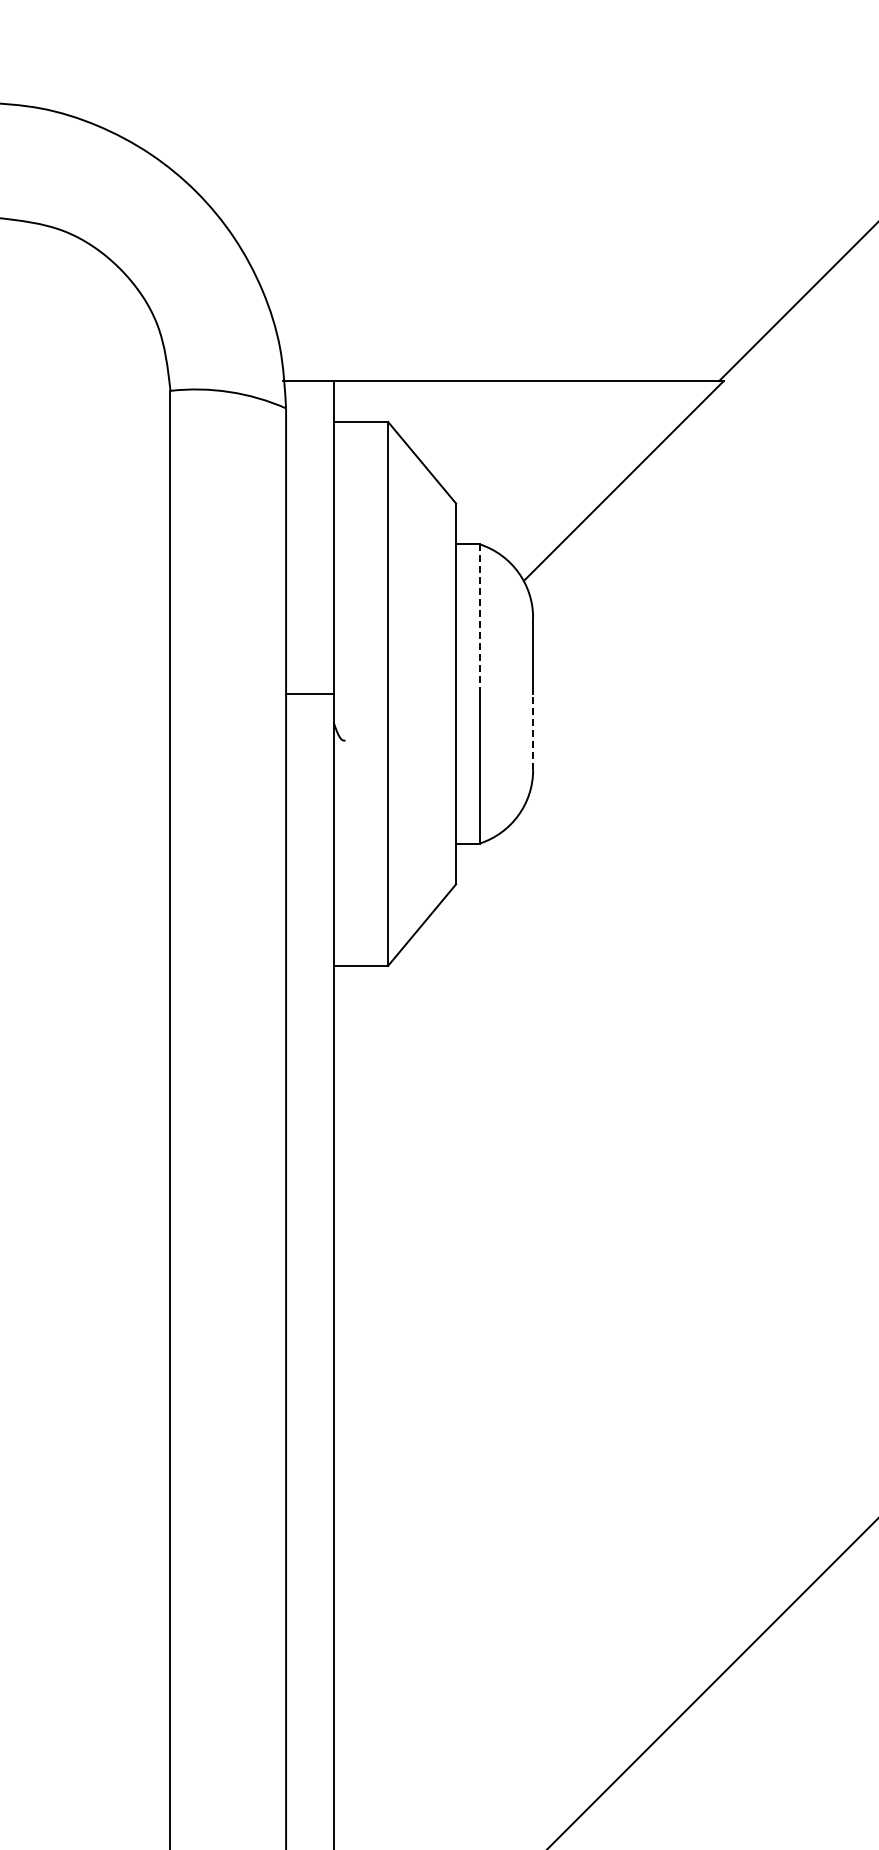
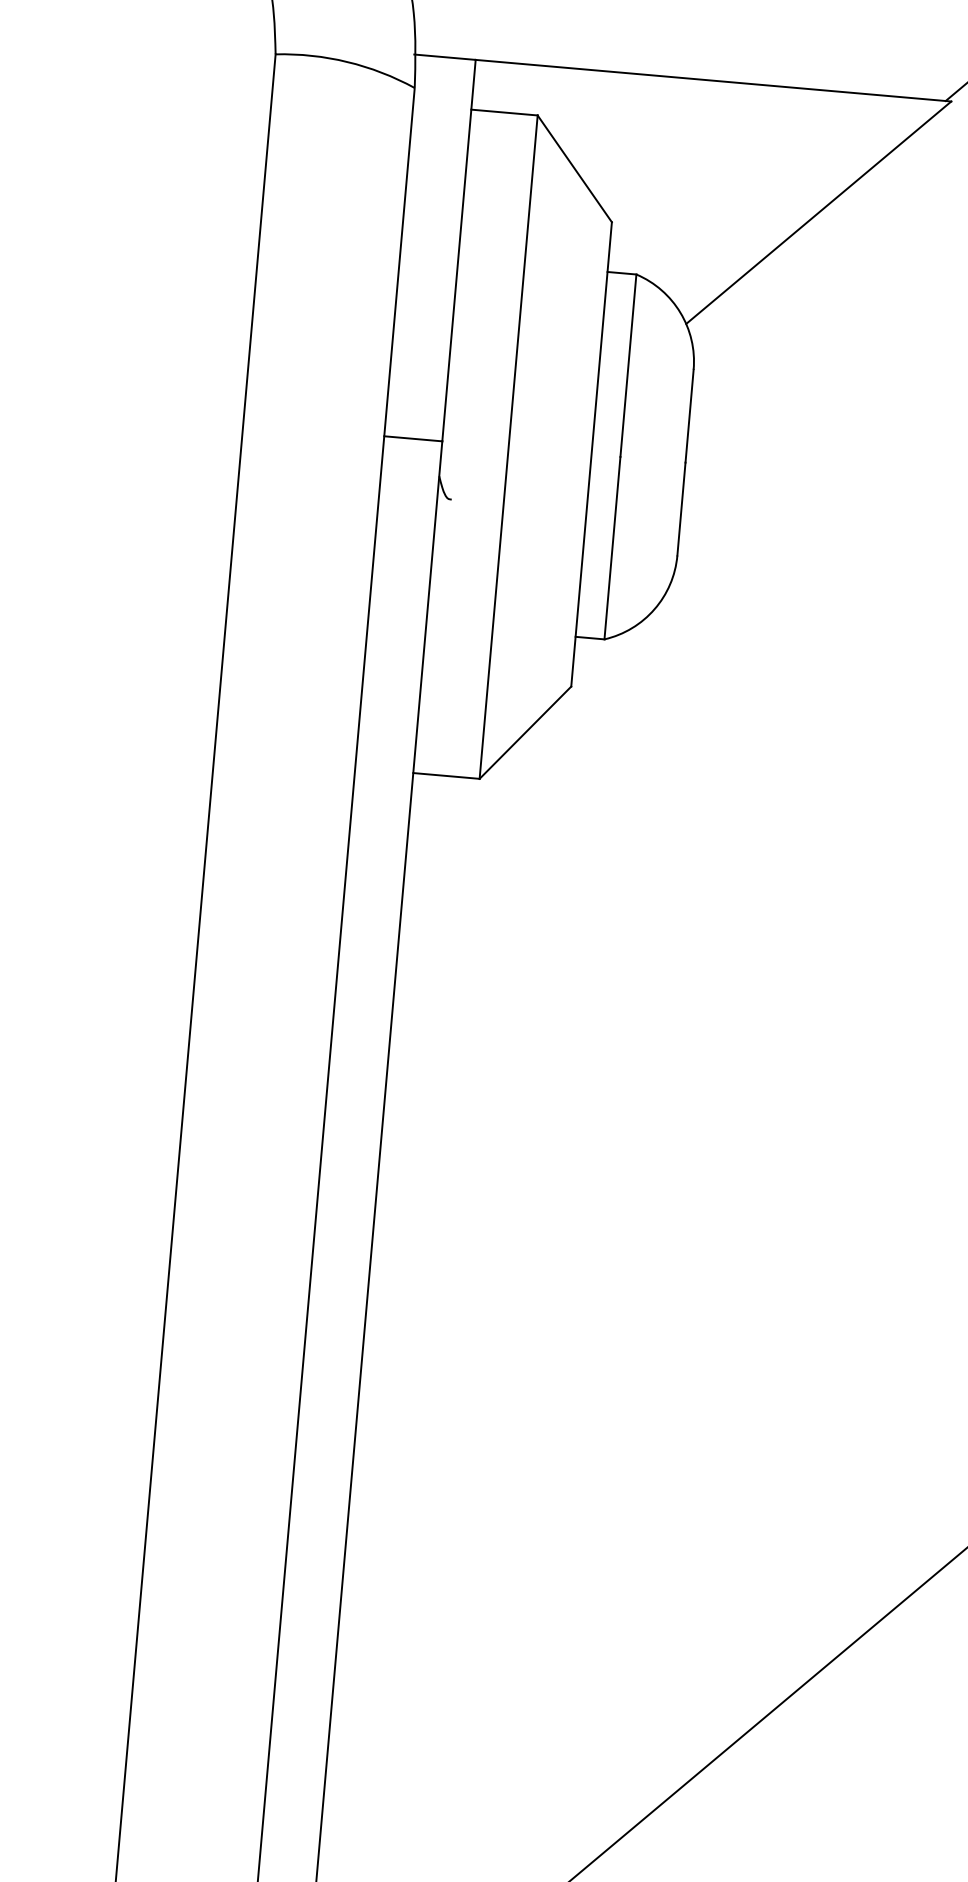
line: (479, 619) -> (628, 366), dashed -> solid
line: (533, 731) -> (681, 508), dashed -> solid

